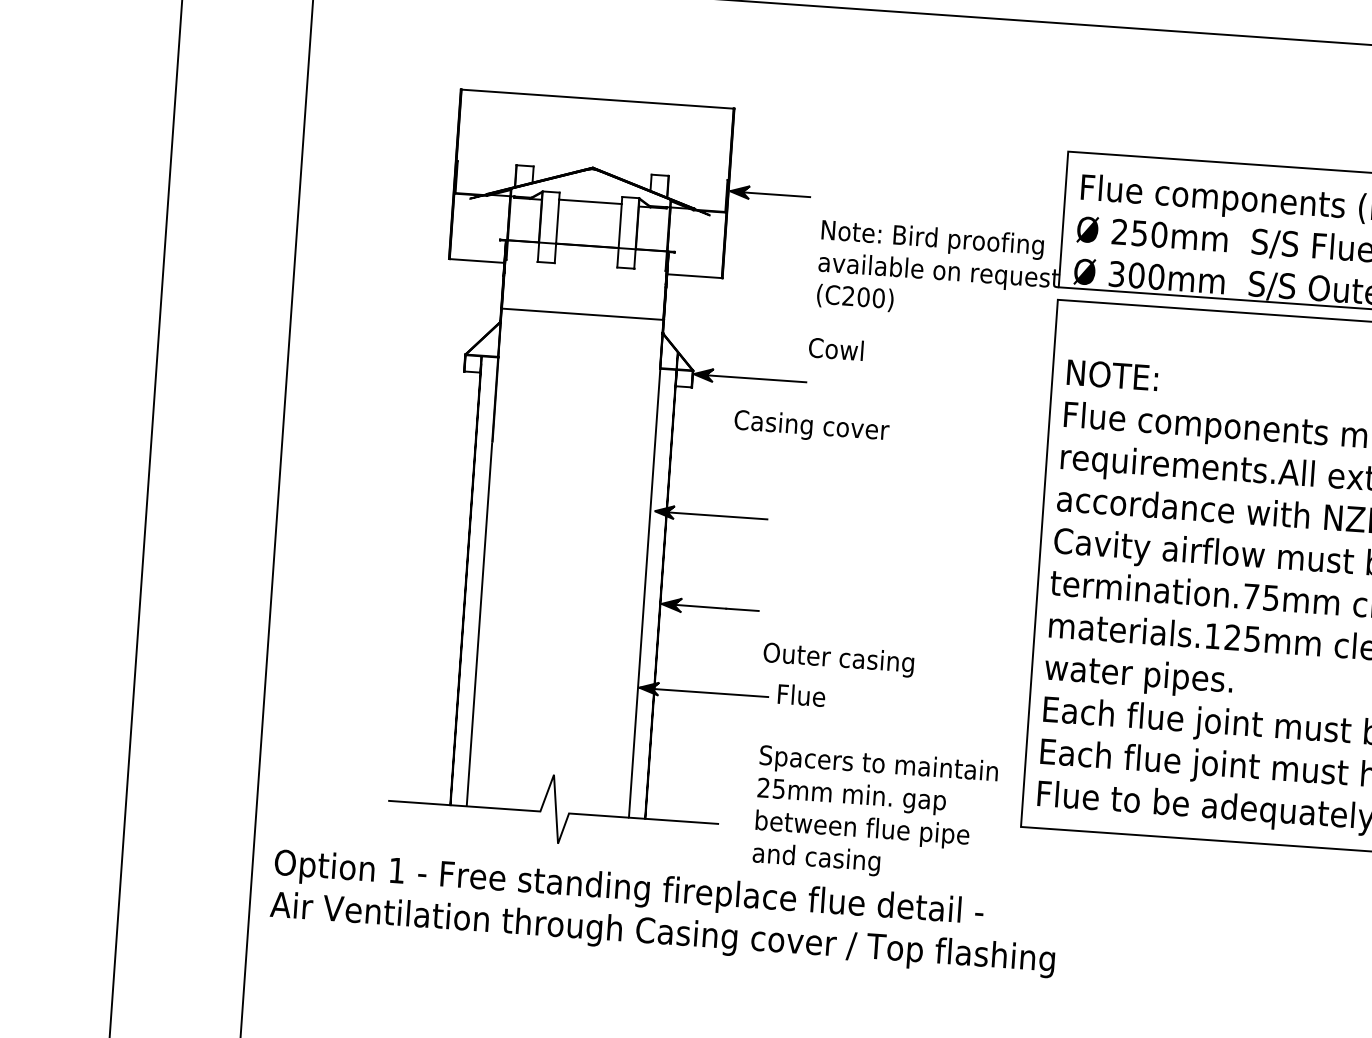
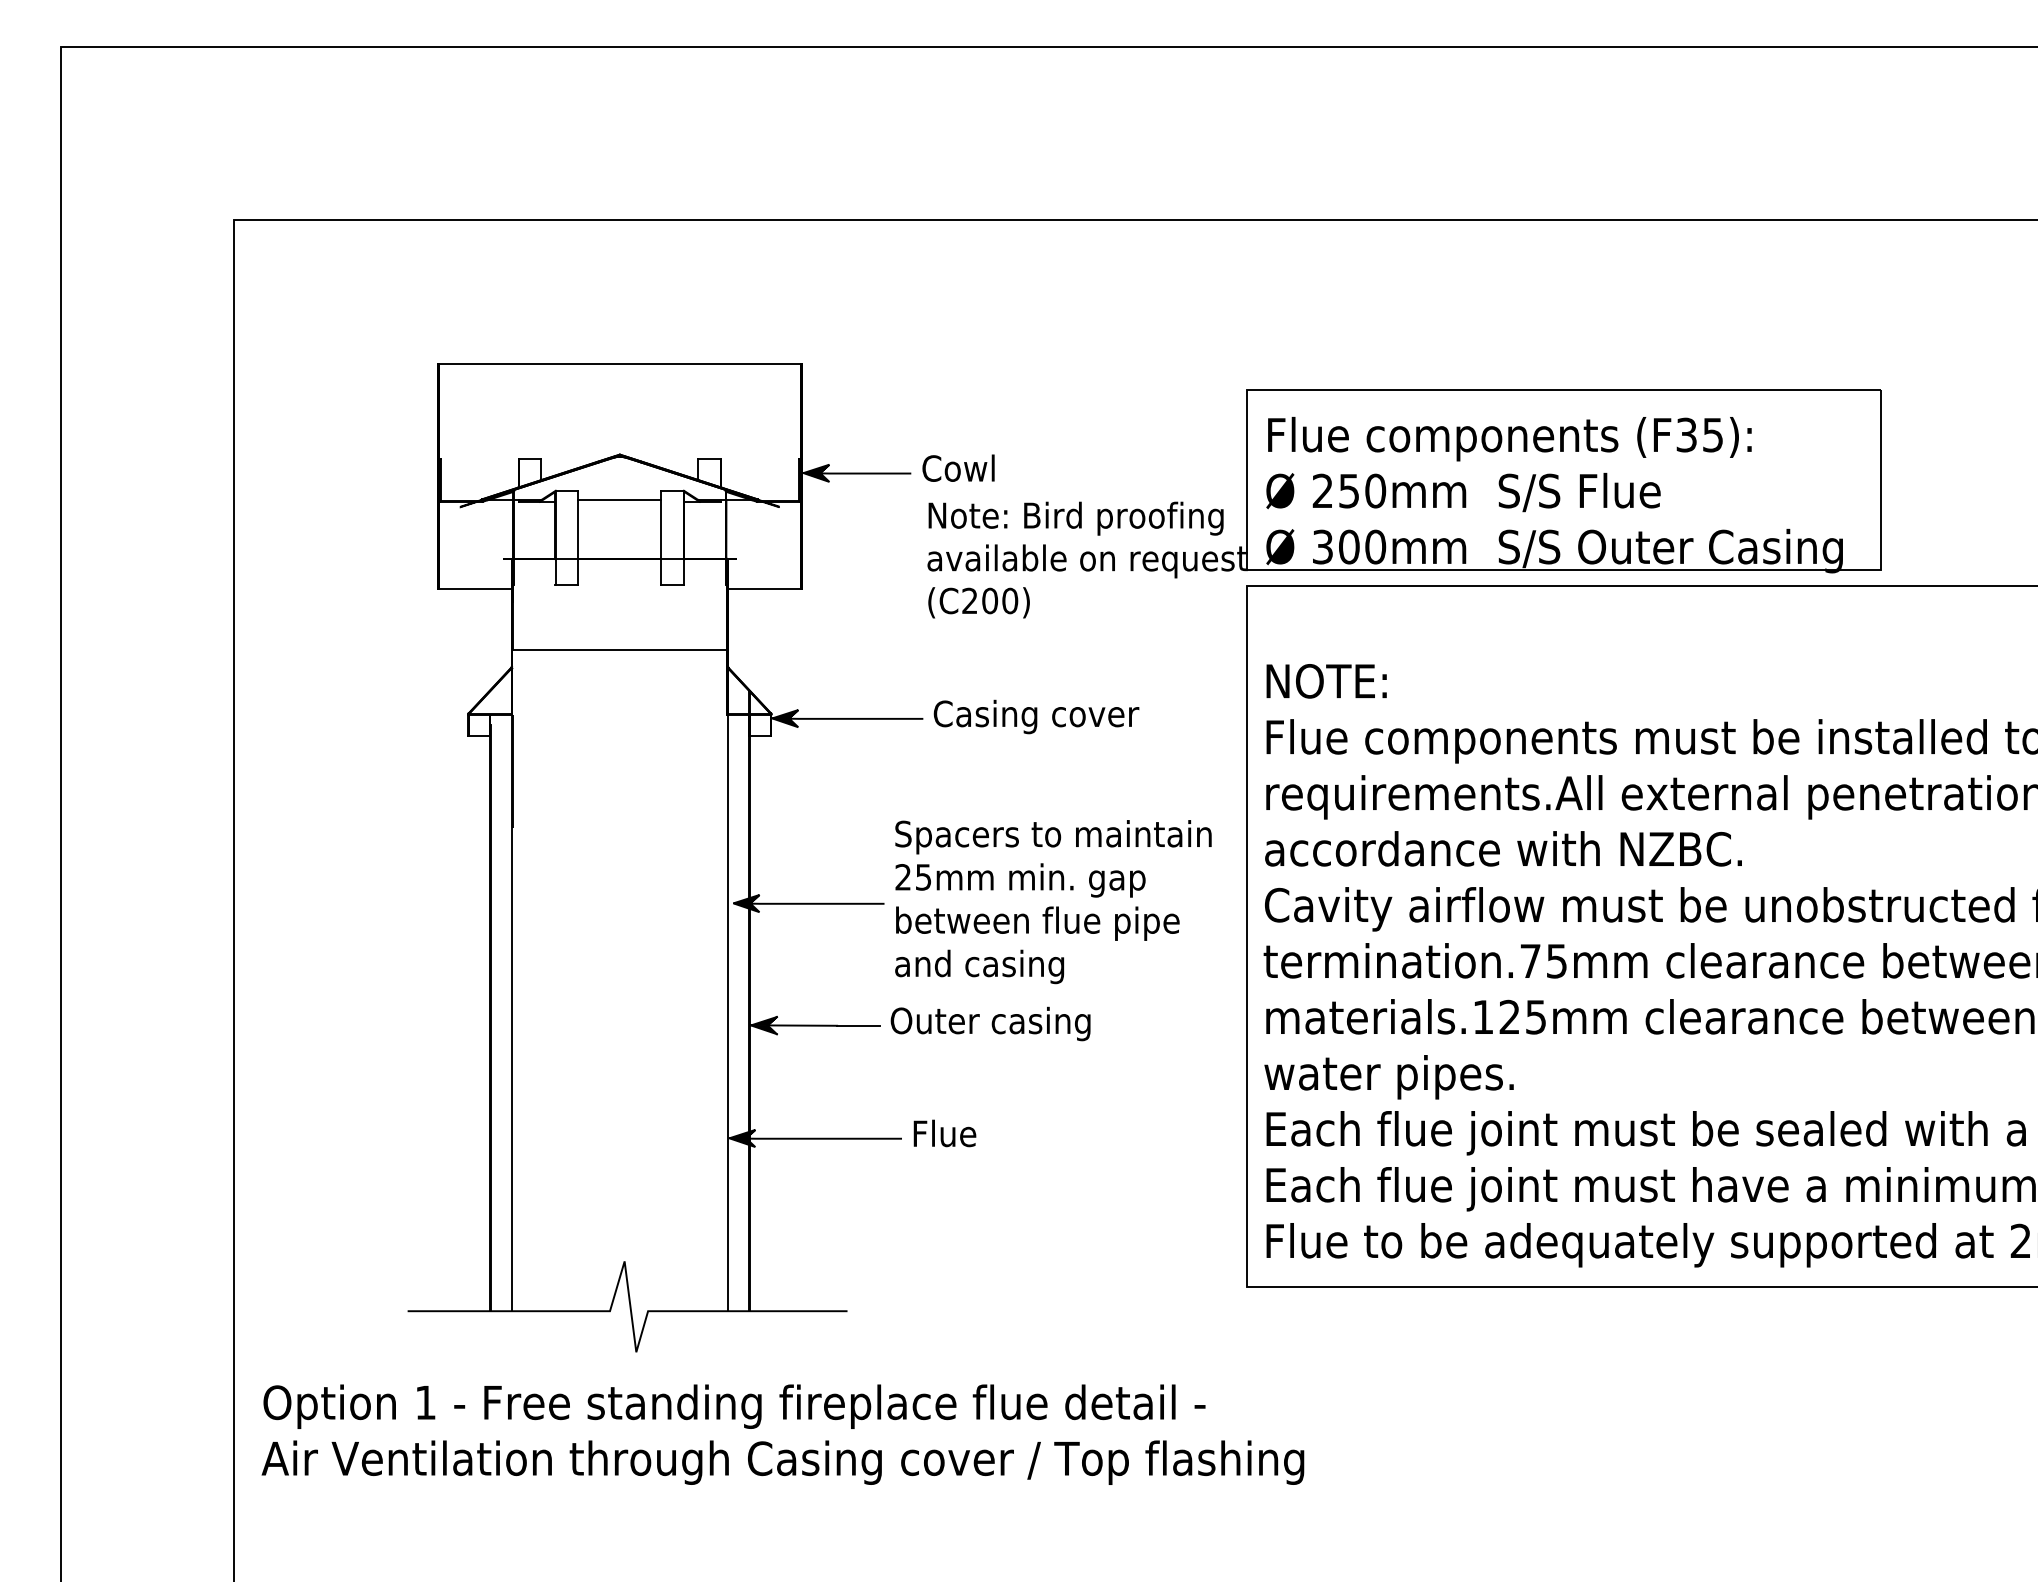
text: (836, 348) -> (958, 467), moved
text: (811, 427) -> (1036, 716), moved
text: (838, 659) -> (990, 1023), moved
text: (875, 814) -> (1053, 902), moved

